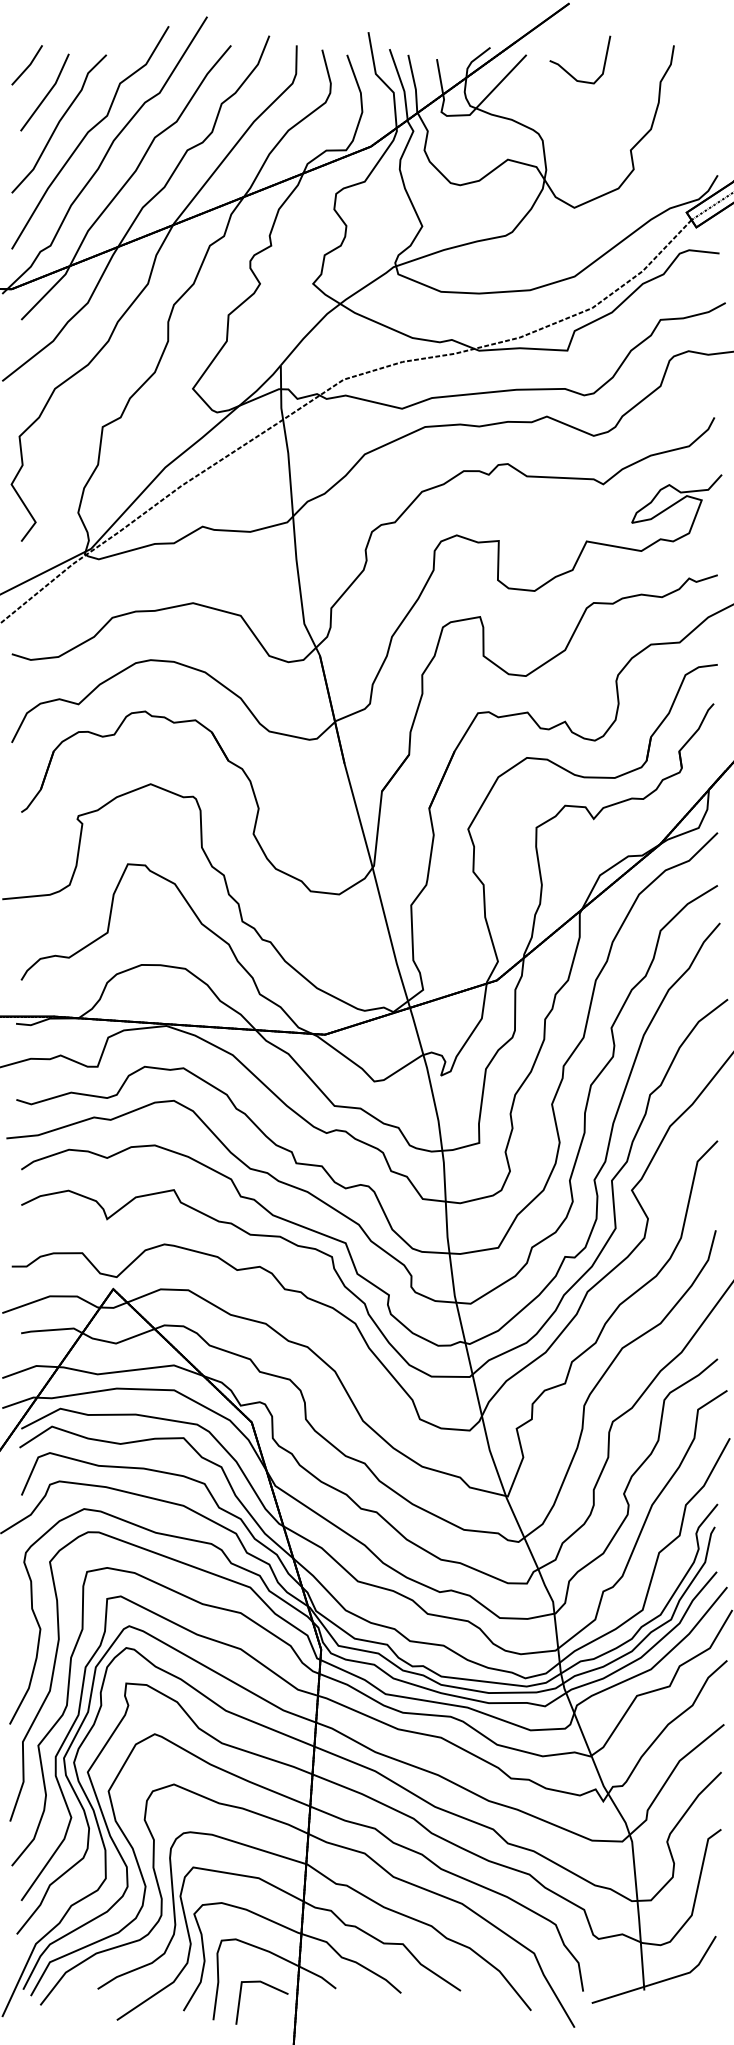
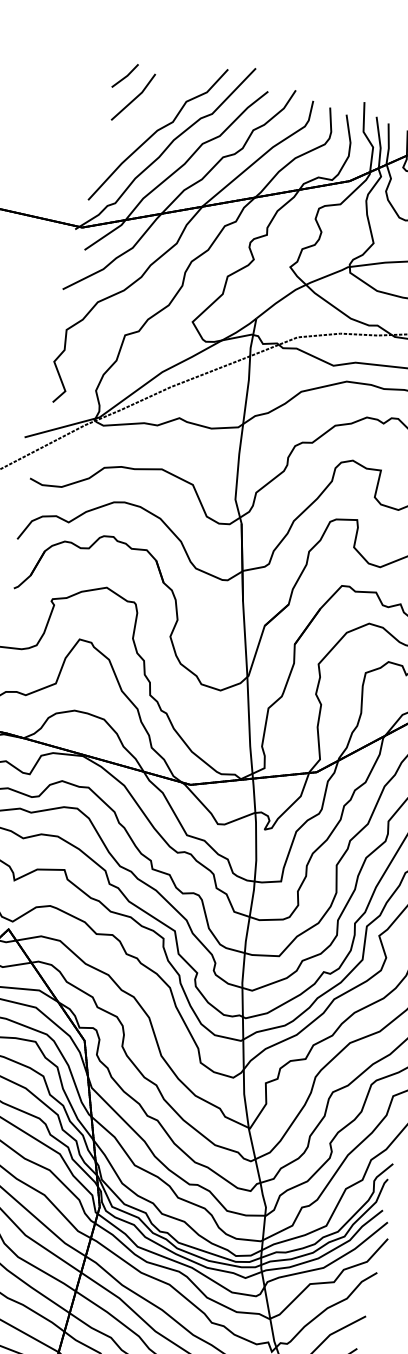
curve: (59, 123) -> (139, 120), removed

